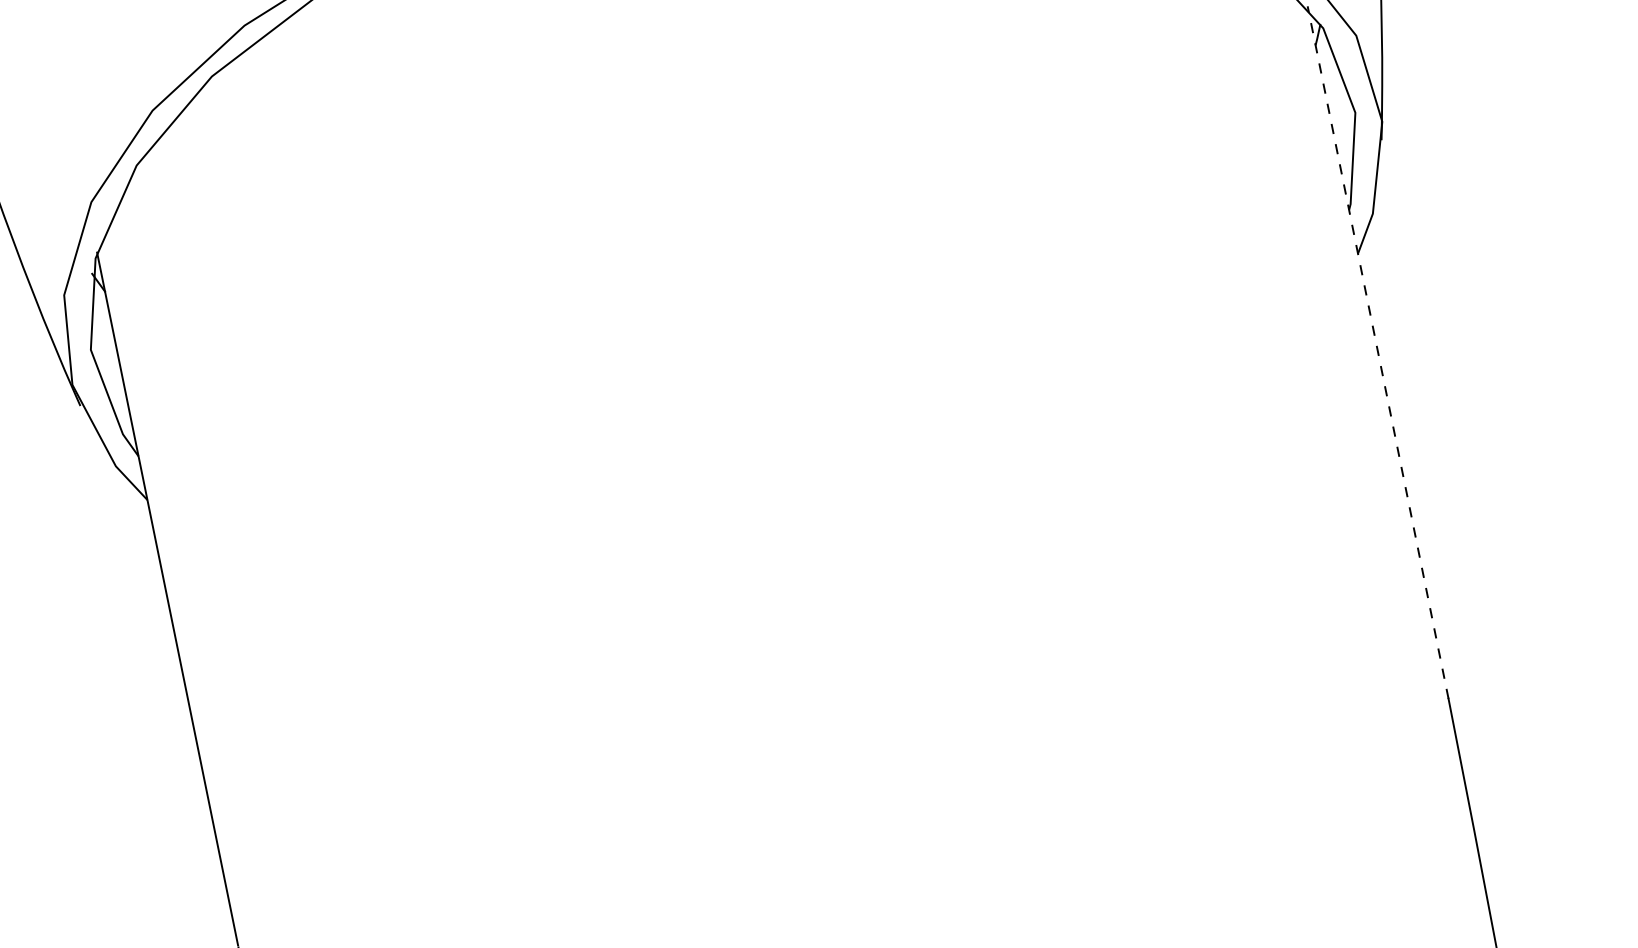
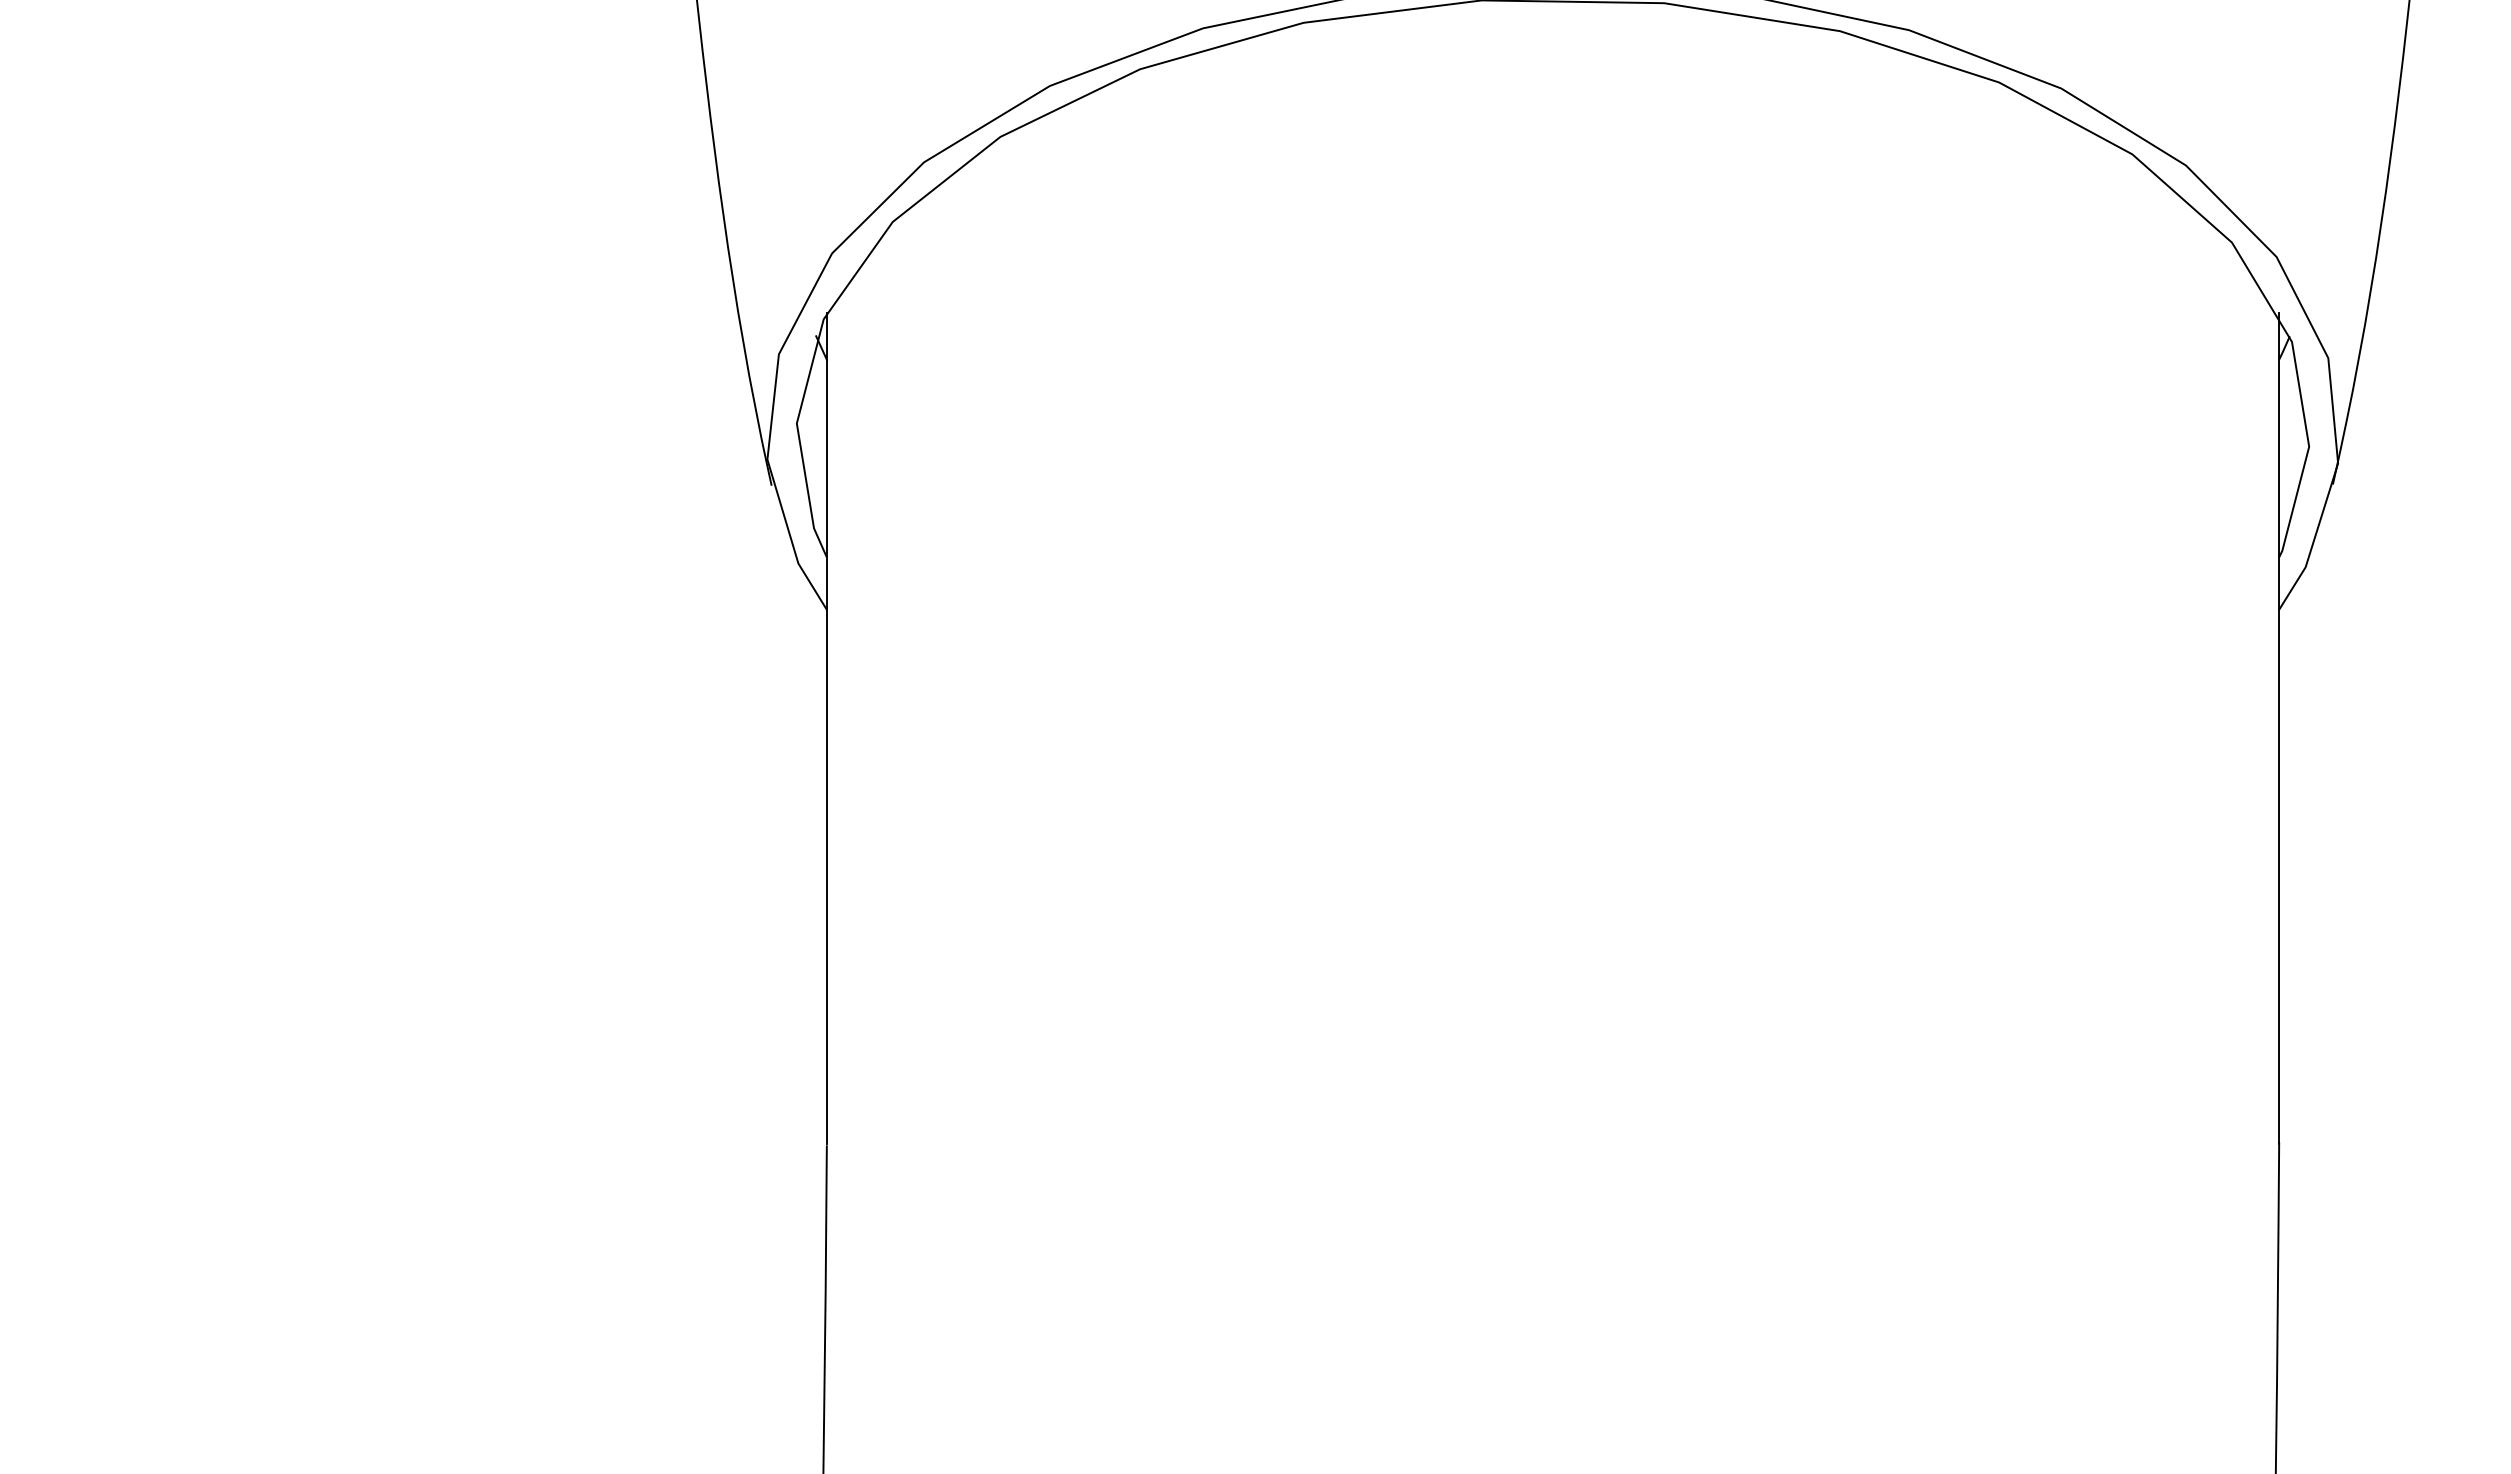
line: (1378, 351) -> (2279, 727), dashed -> solid

